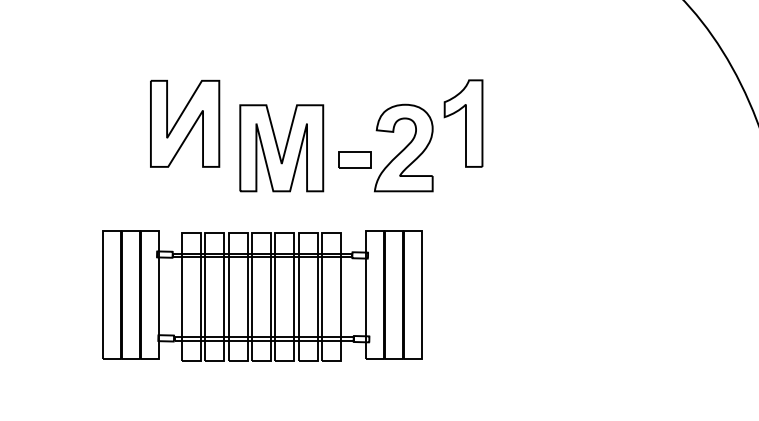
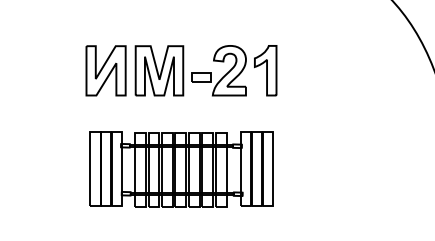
part: (335, 147) -> (190, 70), moved
part: (262, 296) -> (181, 169), moved

